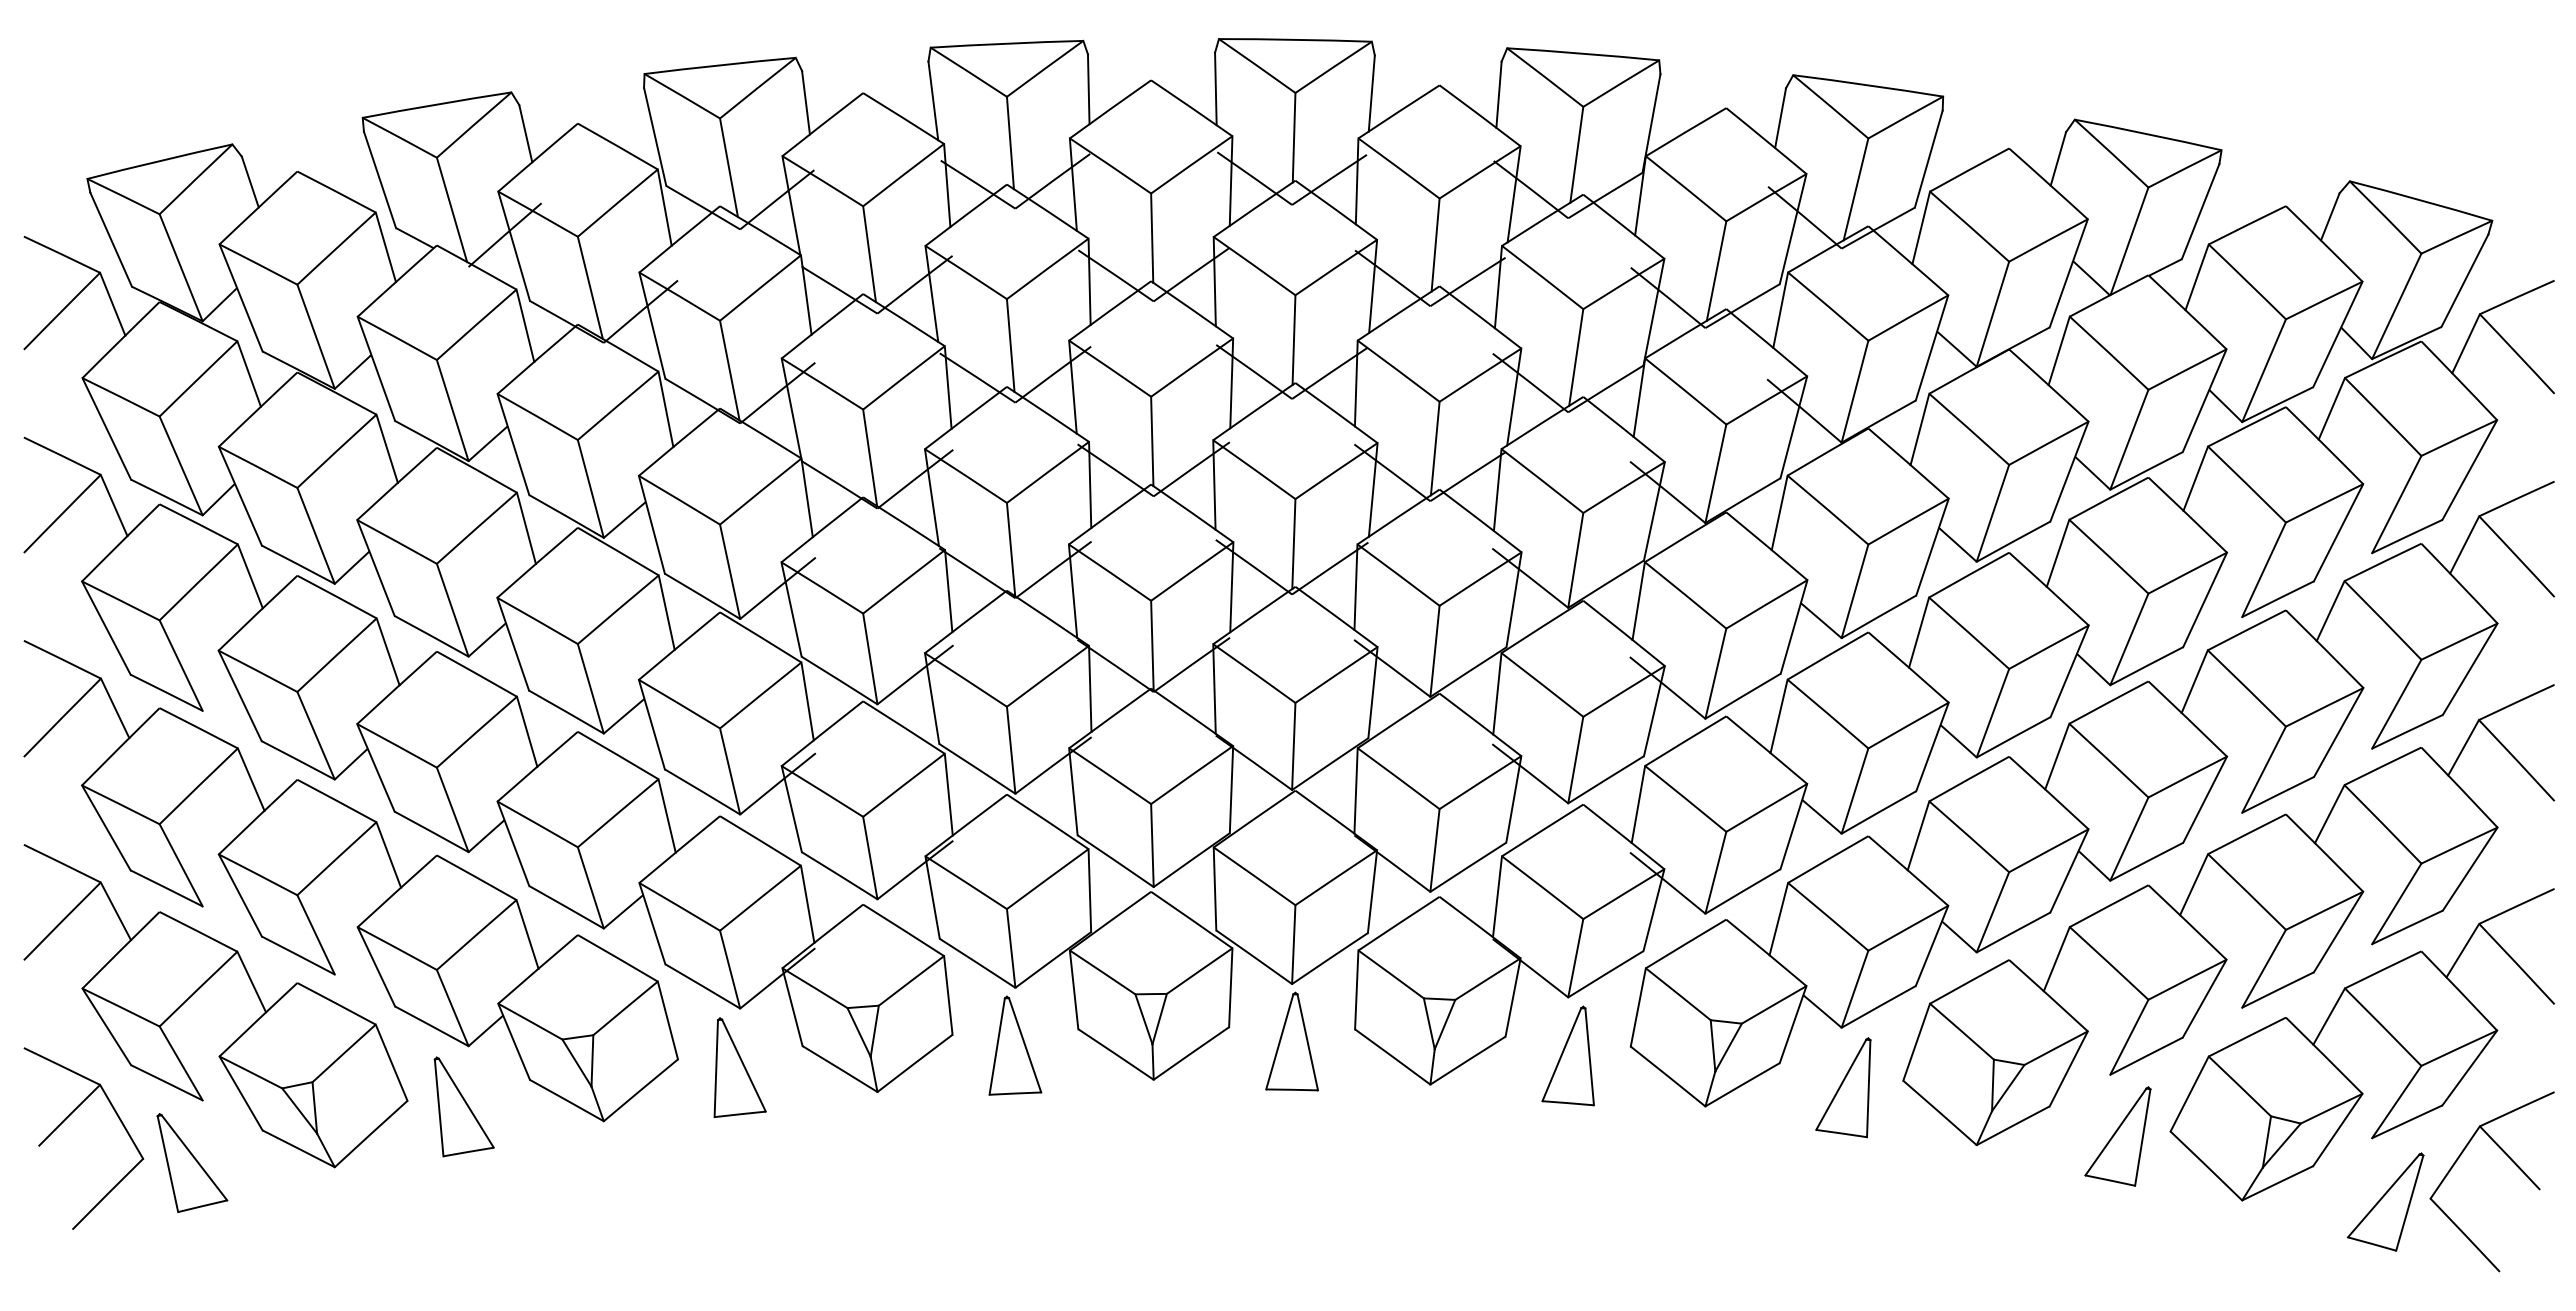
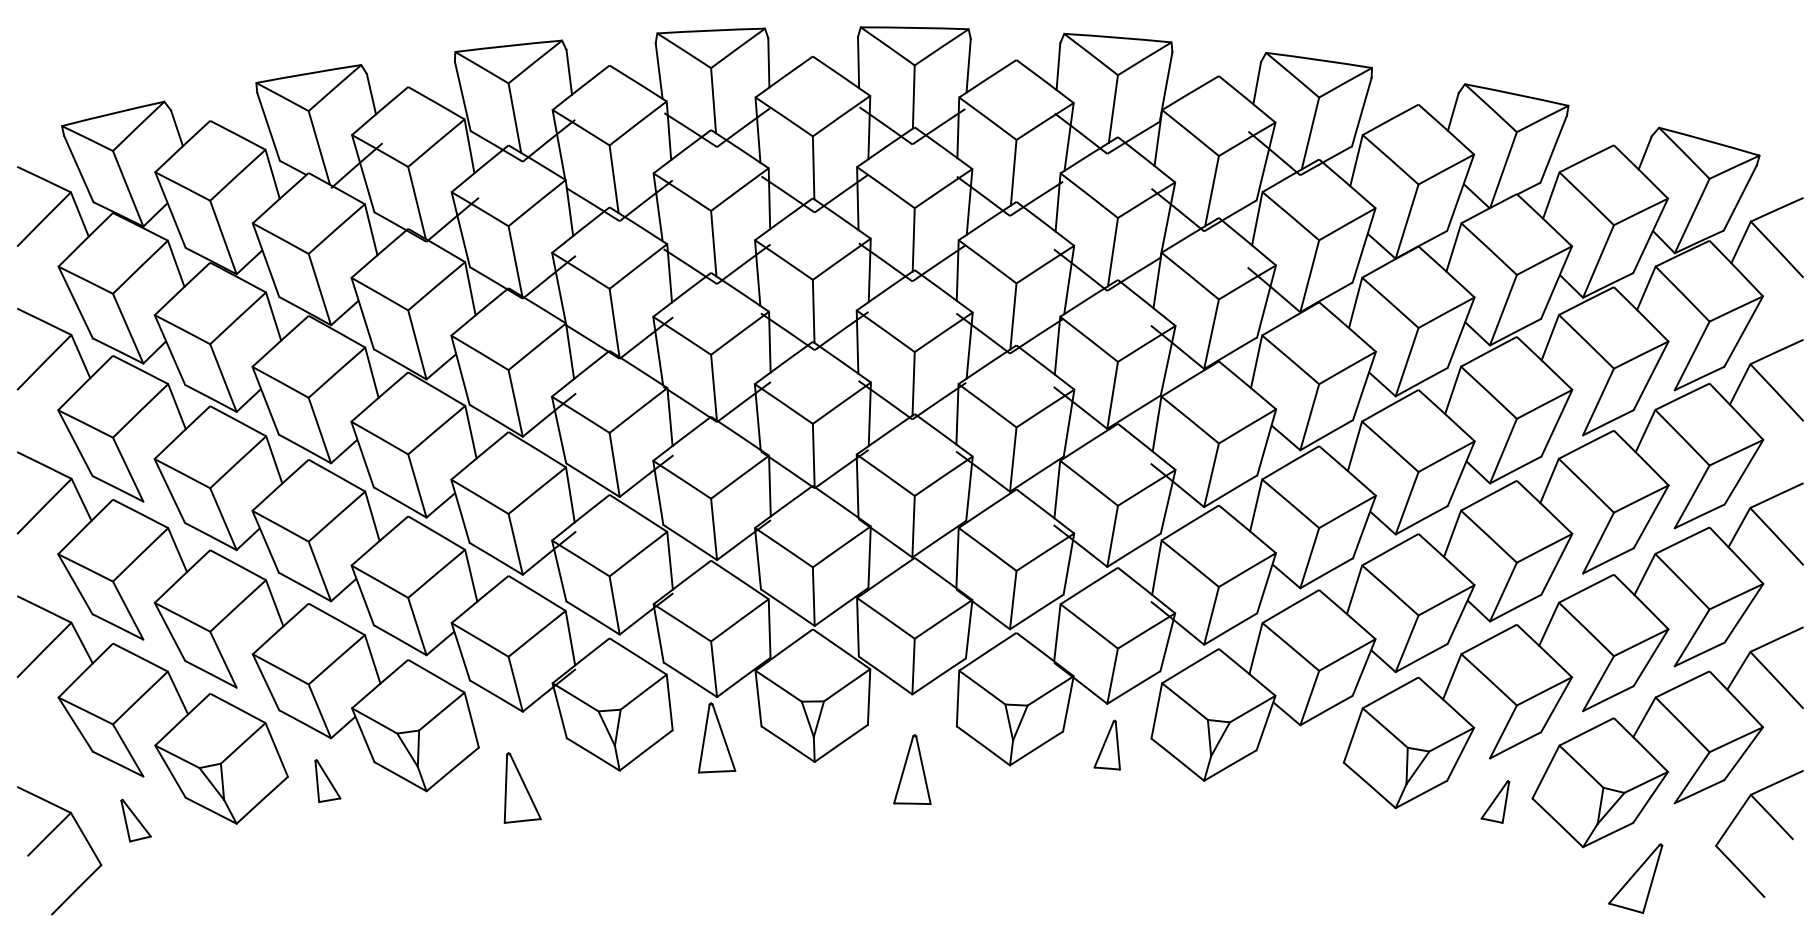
part: (1291, 1041) -> (911, 769), moved
part: (1567, 1055) -> (1106, 744), size x0.7
part: (739, 1067) -> (522, 787), moved
part: (1843, 1087) -> (1301, 767), removed
part: (463, 1106) -> (327, 780), size x0.6
part: (65, 1120) -> (46, 838), moved
part: (2117, 1136) -> (1495, 802), size x0.6
part: (192, 1162) -> (136, 820), size x0.6
part: (2385, 1201) -> (1635, 878), moved

